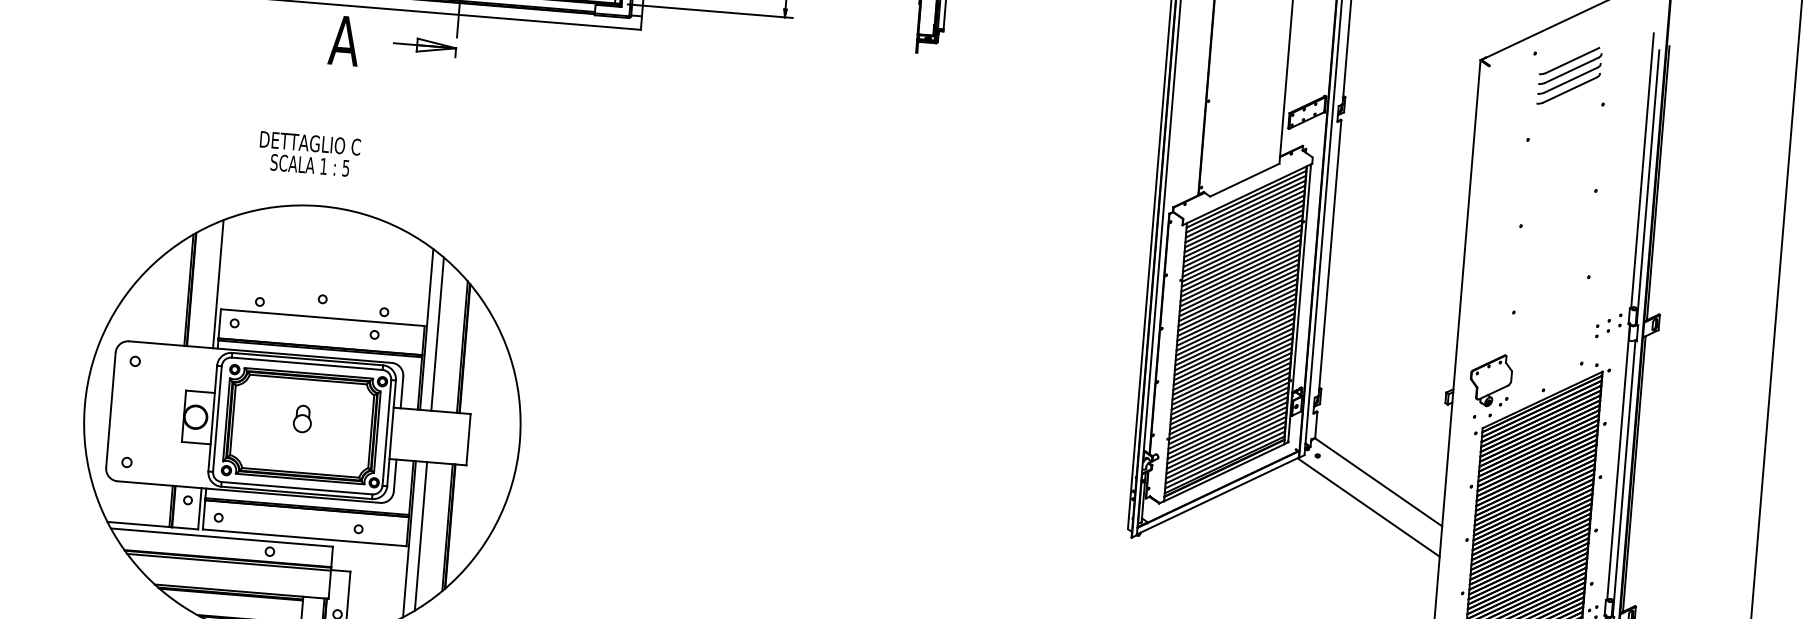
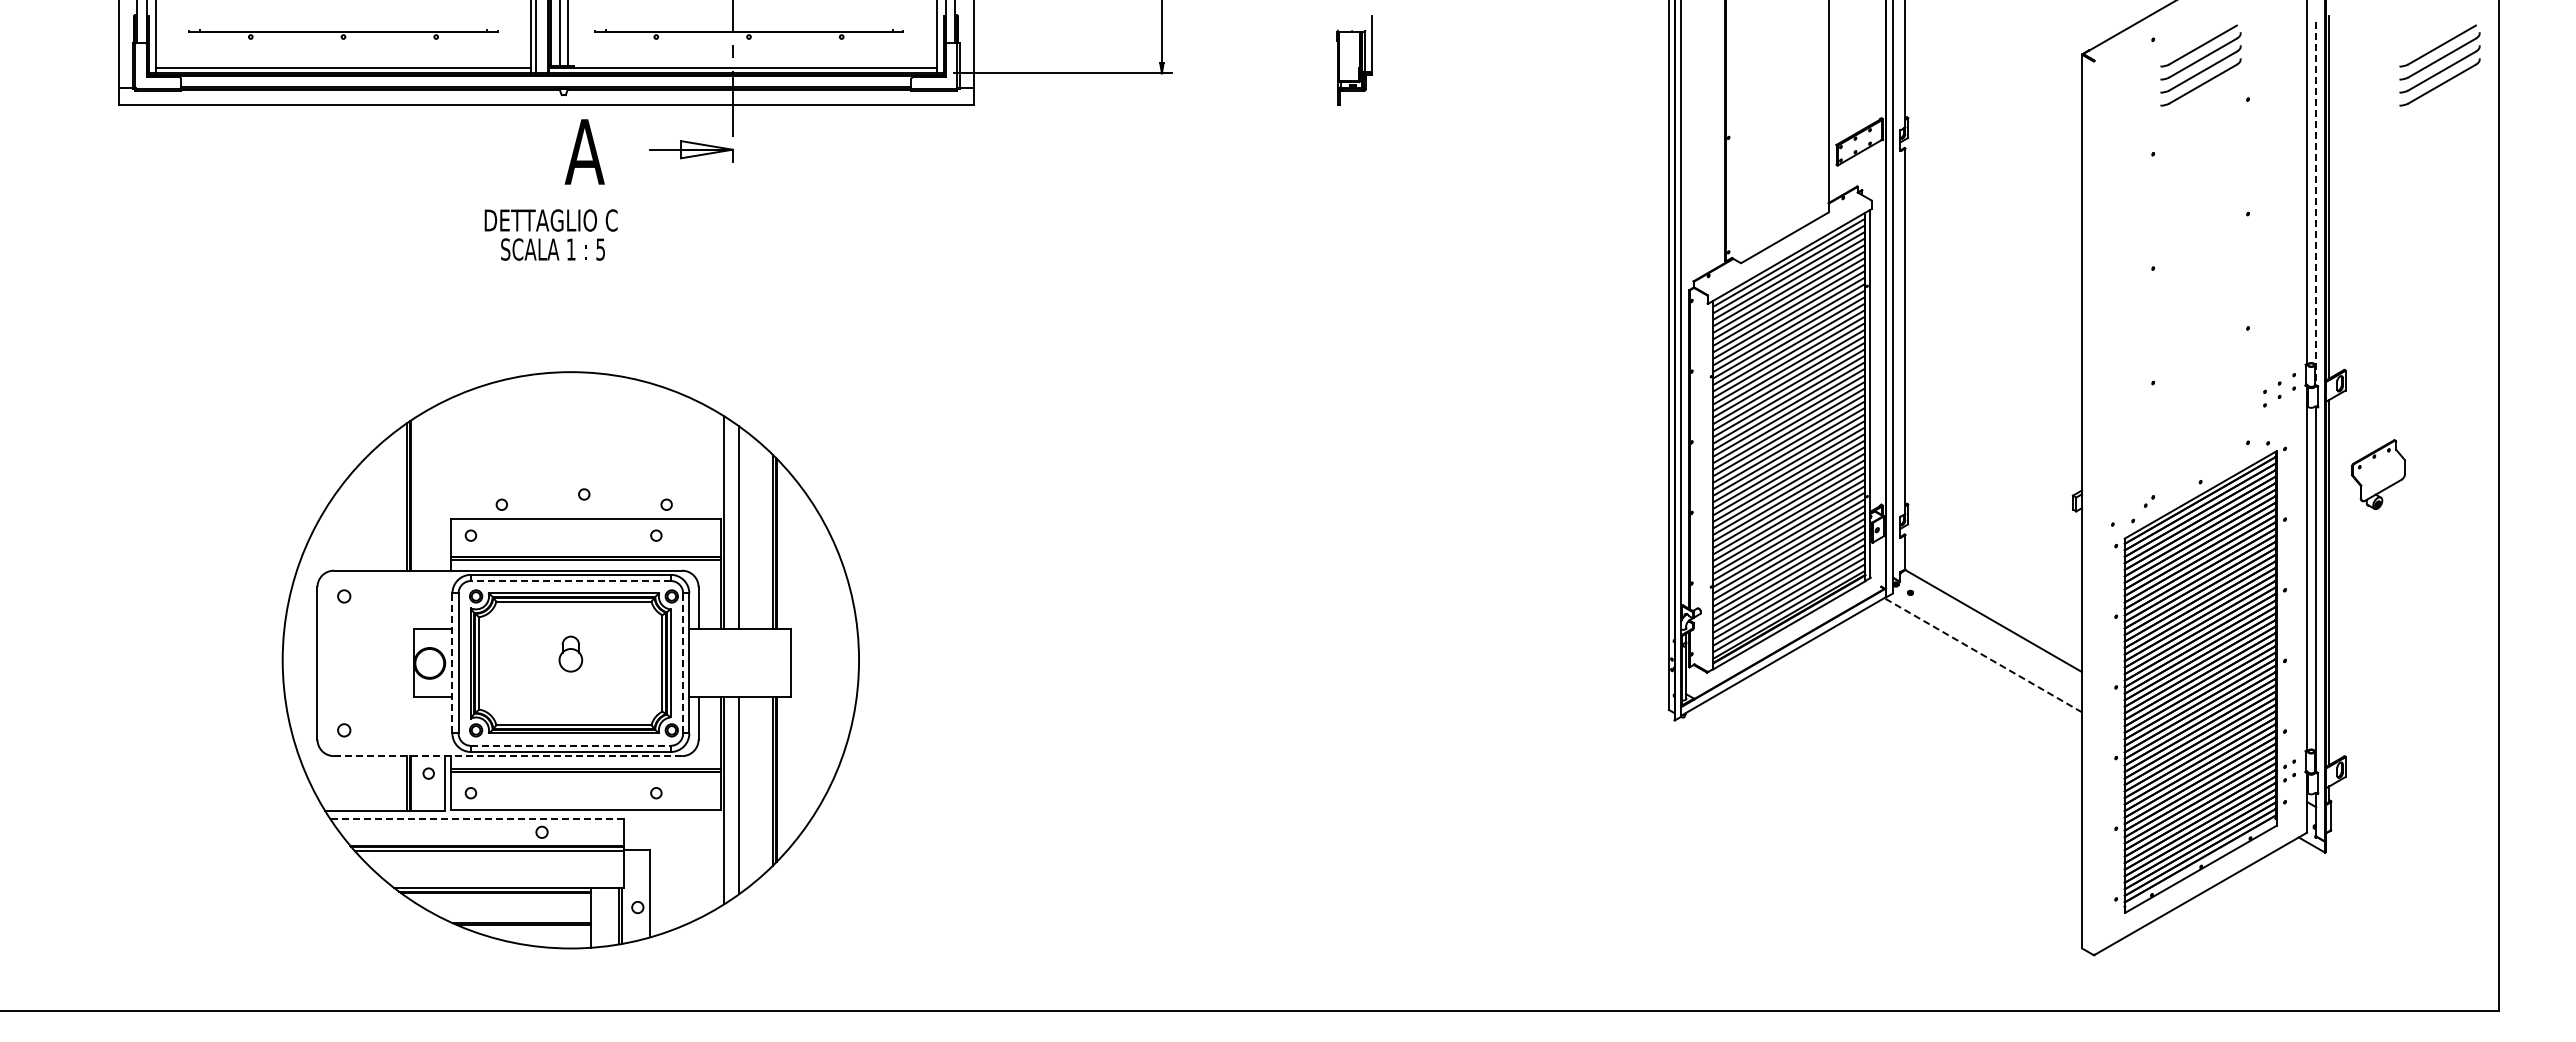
part: (1749, 90) -> (2439, 65), added
text: (309, 153) -> (550, 234), moved
line: (1648, 187) -> (2316, 204), solid -> dashed
line: (218, 283) -> (445, 485), removed
line: (306, 364) -> (570, 581), solid -> dashed
part: (1491, 380) -> (2378, 474), moved
line: (212, 417) -> (452, 662), solid -> dashed
line: (387, 432) -> (683, 662), solid -> dashed
line: (296, 487) -> (570, 745), solid -> dashed
line: (249, 492) -> (508, 756), solid -> dashed
line: (1368, 507) -> (1982, 655), solid -> dashed
line: (221, 537) -> (476, 818), solid -> dashed

